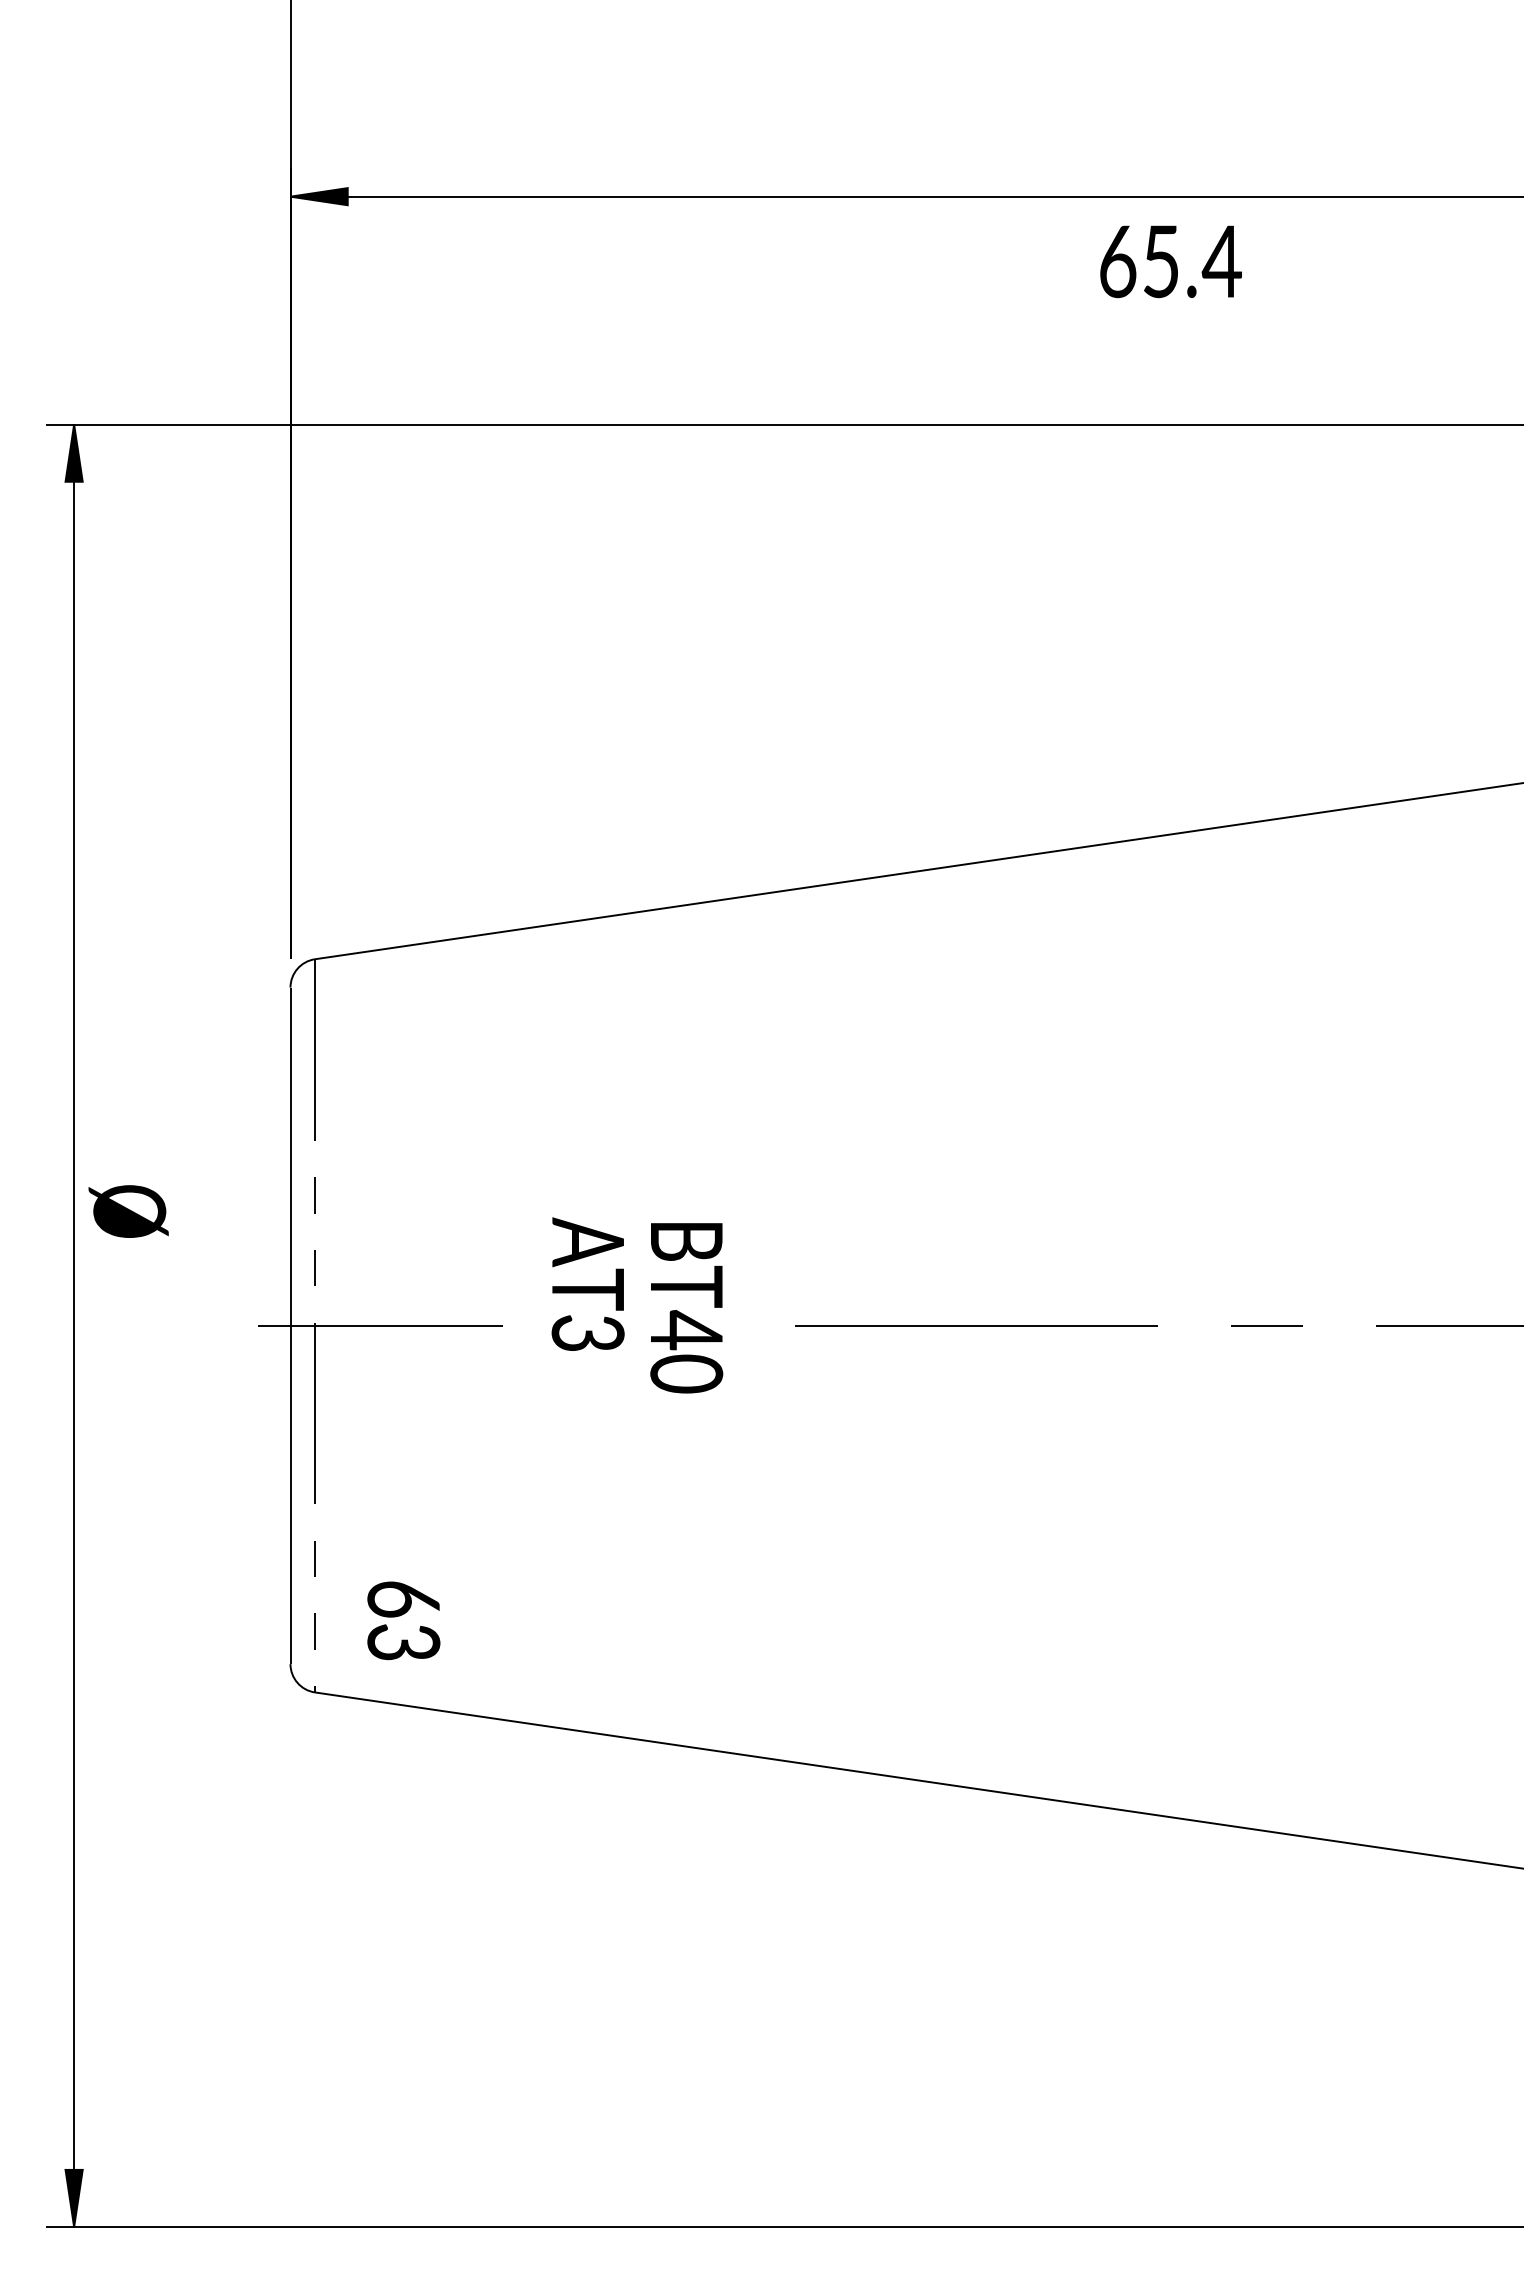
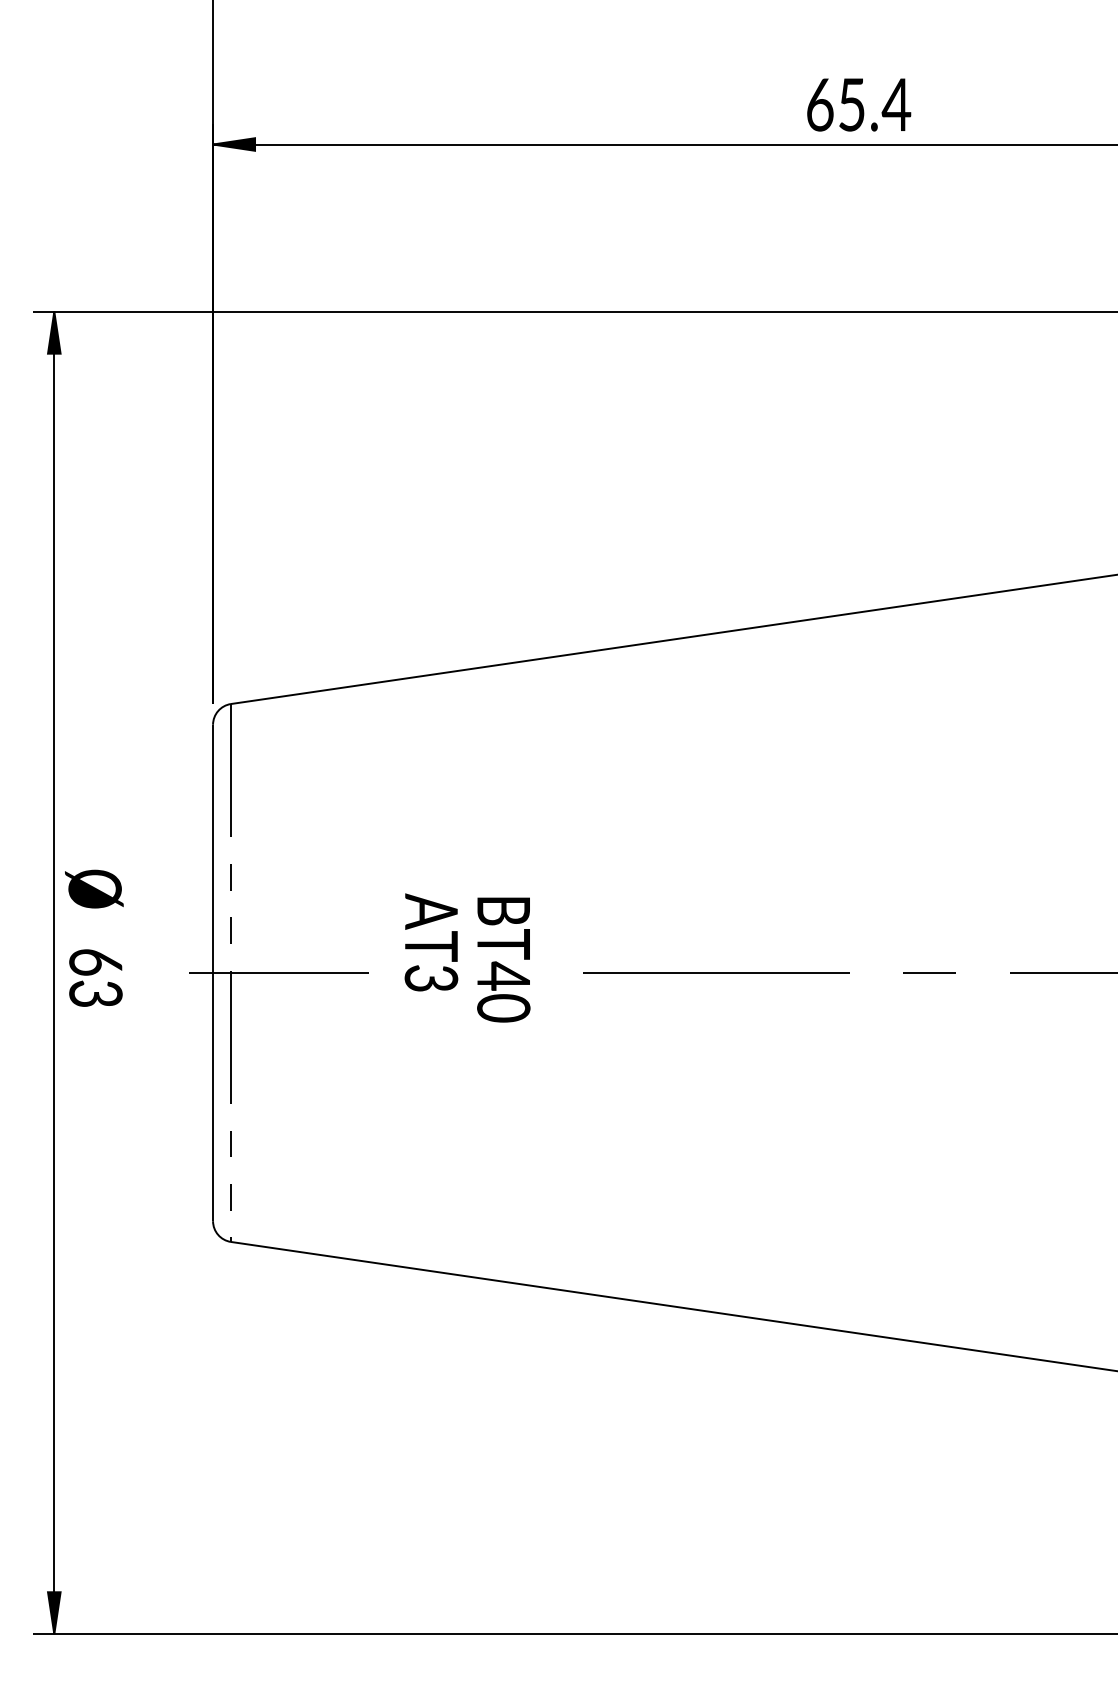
text: (1170, 261) -> (858, 104), moved
text: (403, 1620) -> (95, 977), moved

